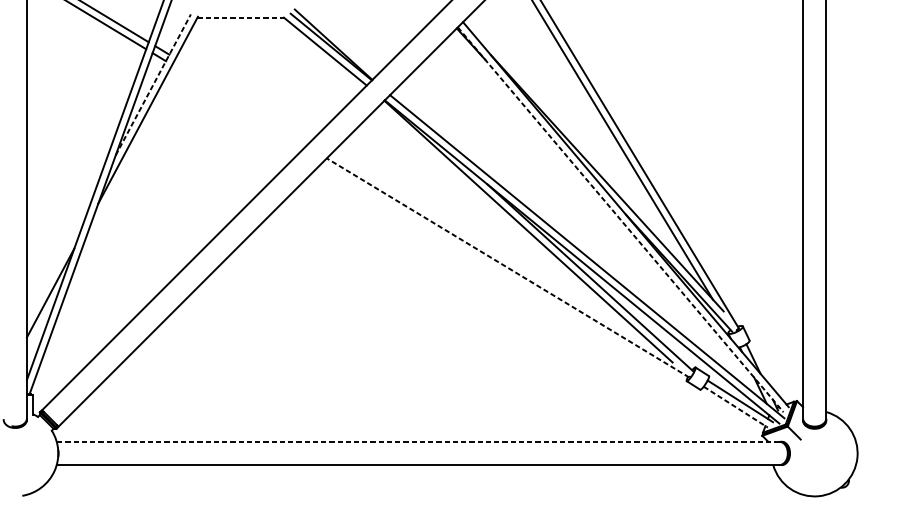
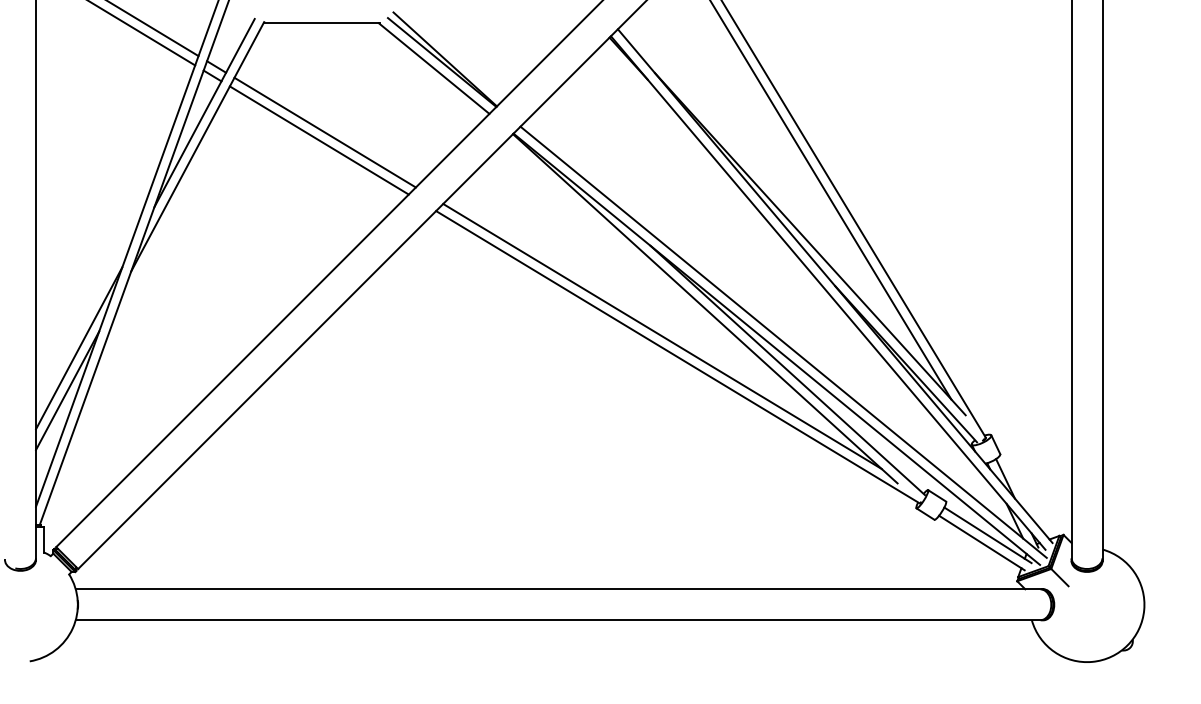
line: (241, 17) -> (322, 23), dashed -> solid
line: (153, 85) -> (204, 113), dashed -> solid
line: (243, 99) -> (324, 132), added
line: (238, 105) -> (318, 140), added
line: (620, 220) -> (828, 293), dashed -> solid
line: (496, 252) -> (662, 336), added
line: (59, 261) -> (79, 348), added
line: (507, 268) -> (677, 357), dashed -> solid
line: (735, 407) -> (981, 543), dashed -> solid
line: (417, 441) -> (557, 589), dashed -> solid

